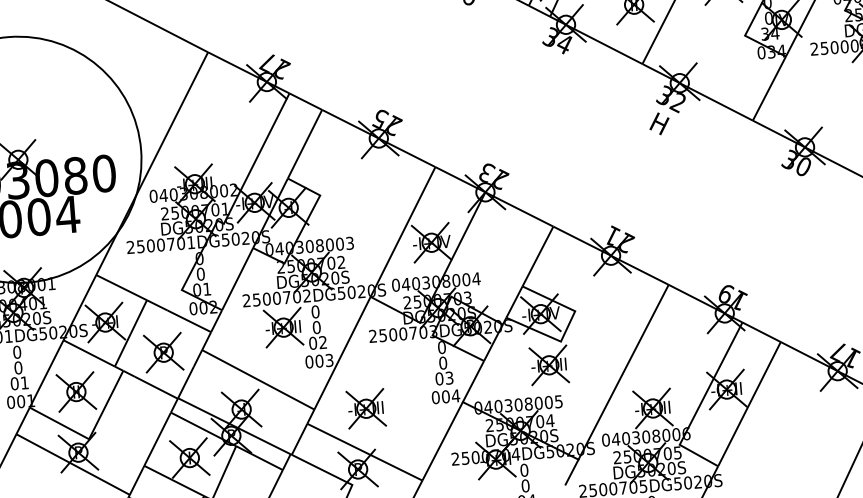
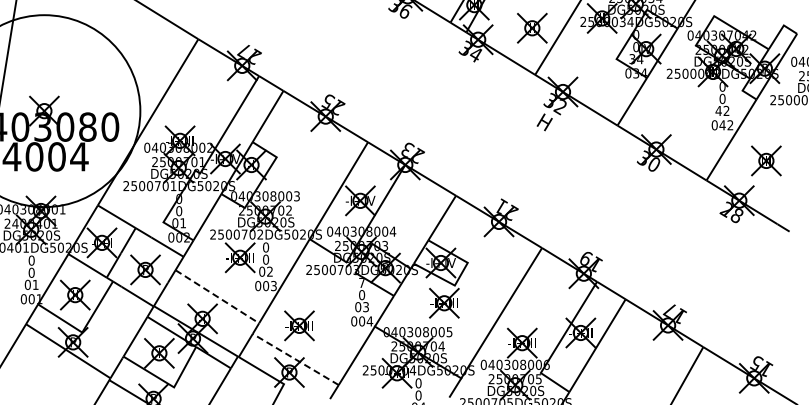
text: (442, 346) -> (362, 282), 0 -> 7
line: (258, 379) -> (217, 296), solid -> dashed
line: (364, 452) -> (295, 359), solid -> dashed

